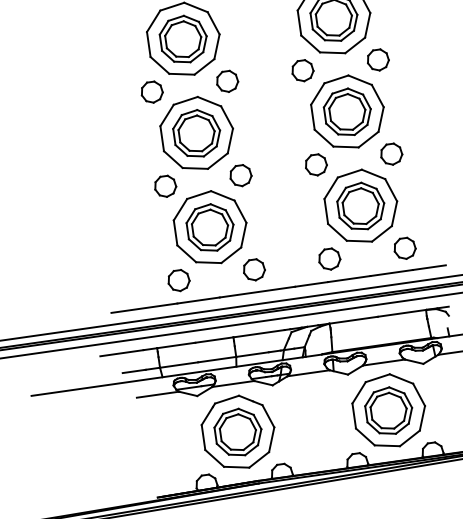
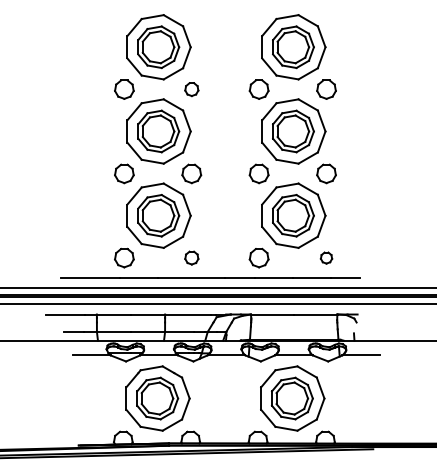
part: (227, 81) -> (191, 89), size x0.7
part: (404, 247) -> (326, 257), size x0.6
part: (253, 269) -> (191, 257), size x0.7

